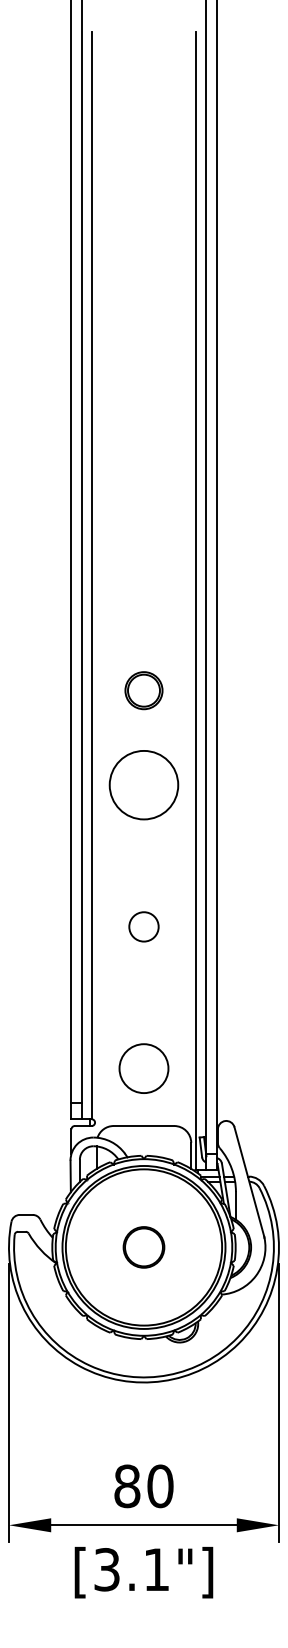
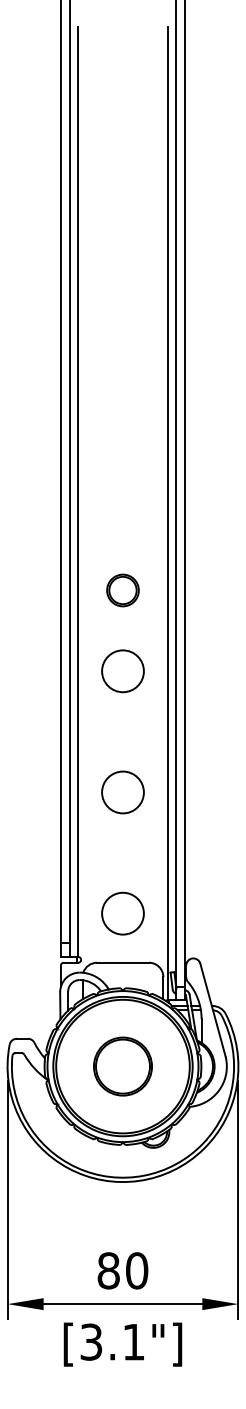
circle: (143, 785) -> (122, 671), size x0.71
circle: (143, 926) -> (122, 792), size x1.67
part: (143, 1247) -> (122, 1066), size x1.67

